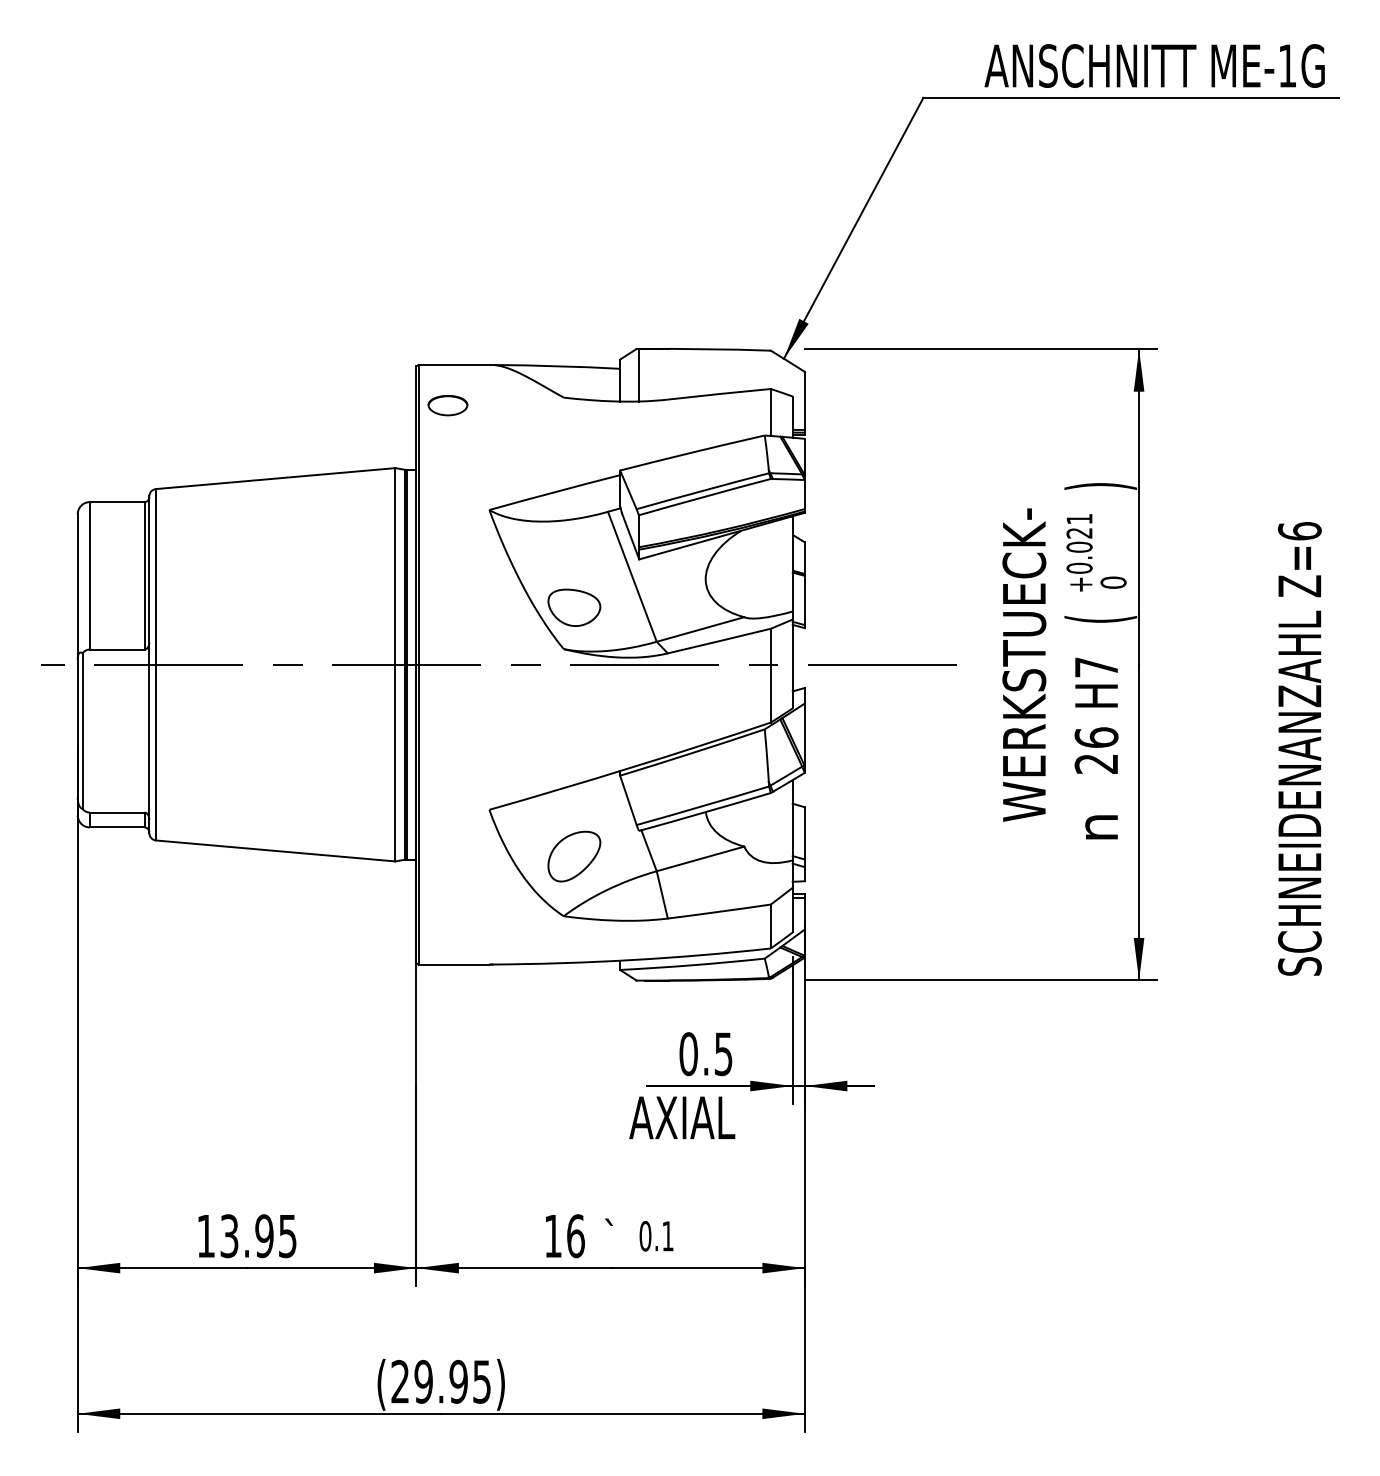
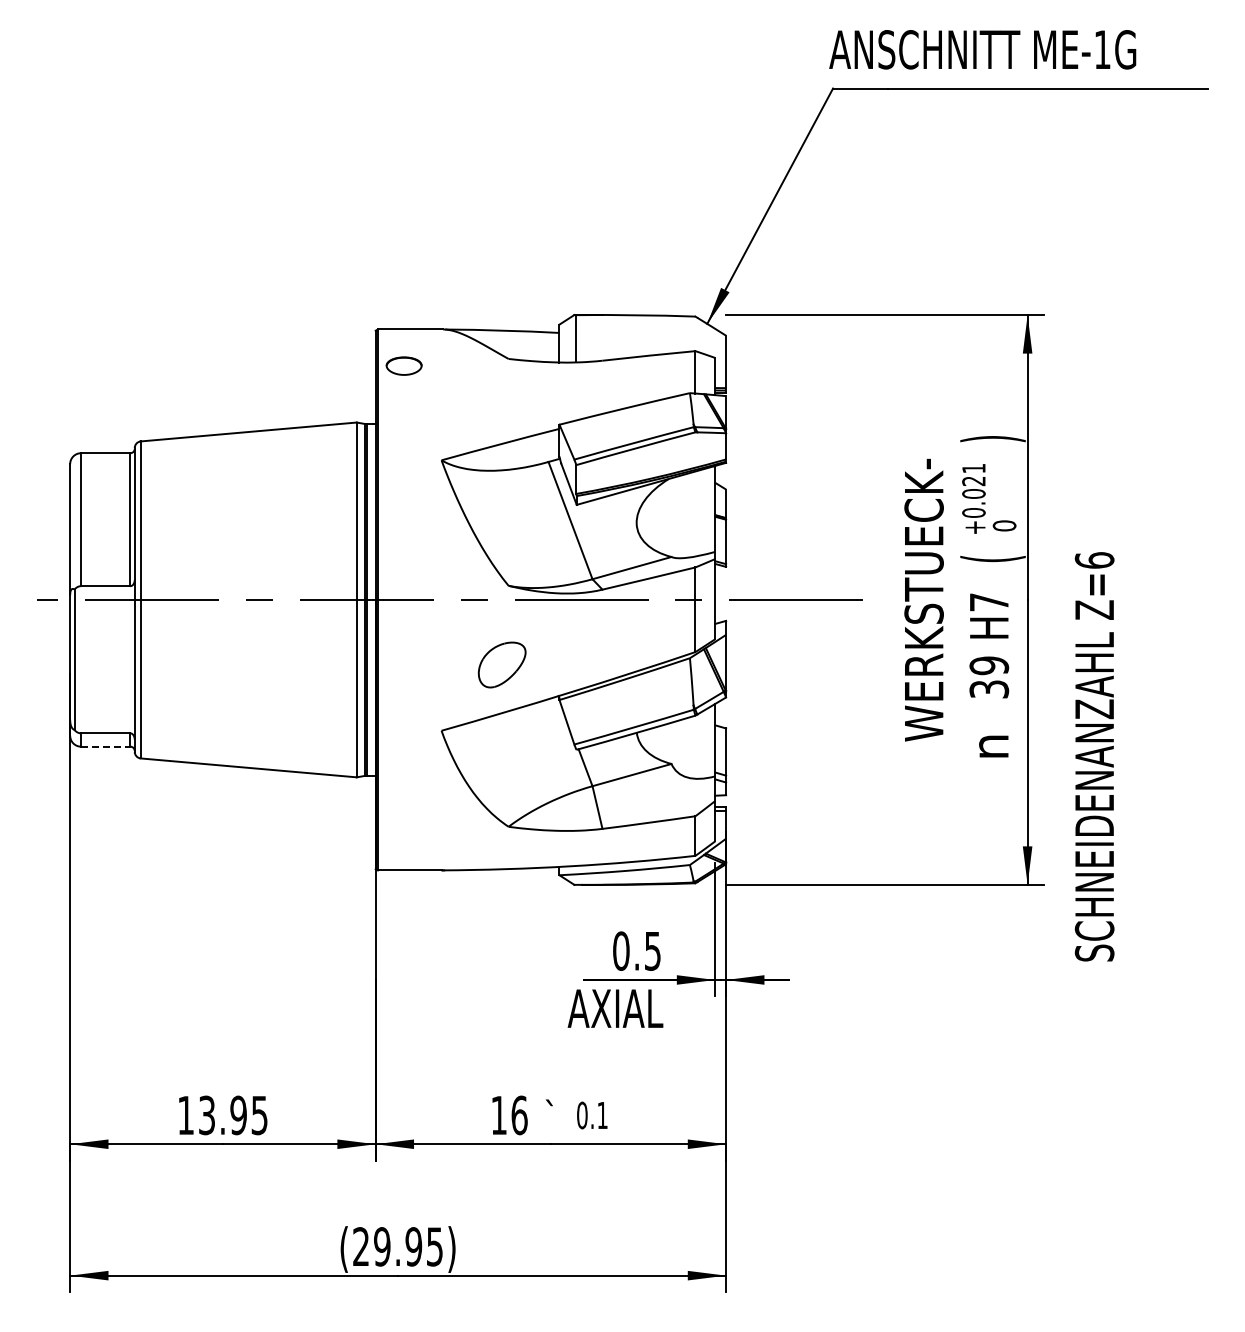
text: (1154, 65) -> (982, 49), moved
part: (573, 607) -> (517, 548), removed
text: (1299, 748) -> (1094, 756), moved
text: (1096, 750) -> (989, 677), 26 -> 39
line: (116, 827) -> (105, 746), solid -> dashed
part: (573, 856) -> (501, 664), moved

